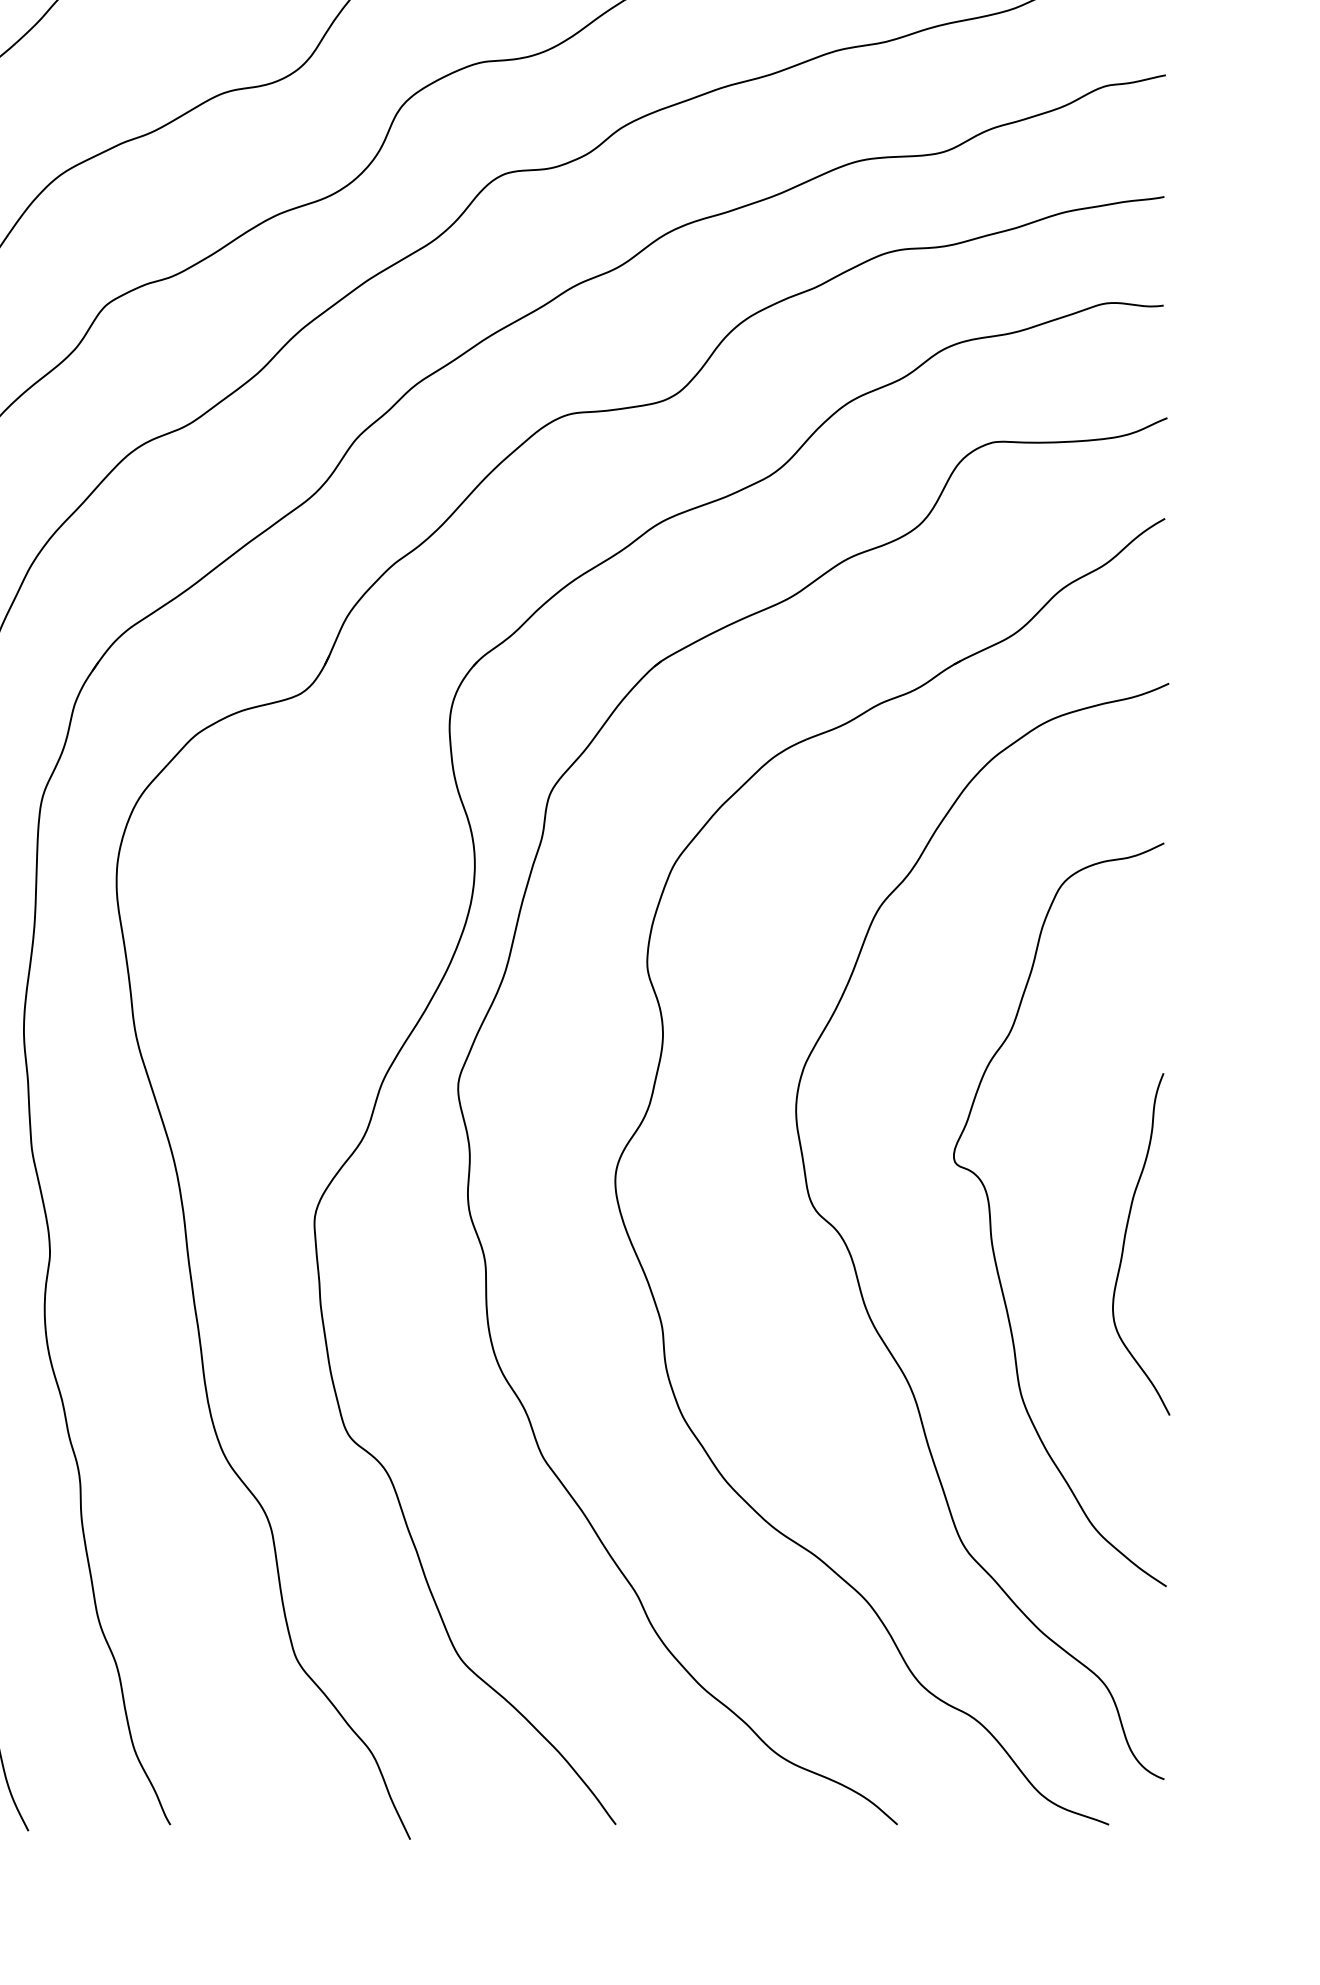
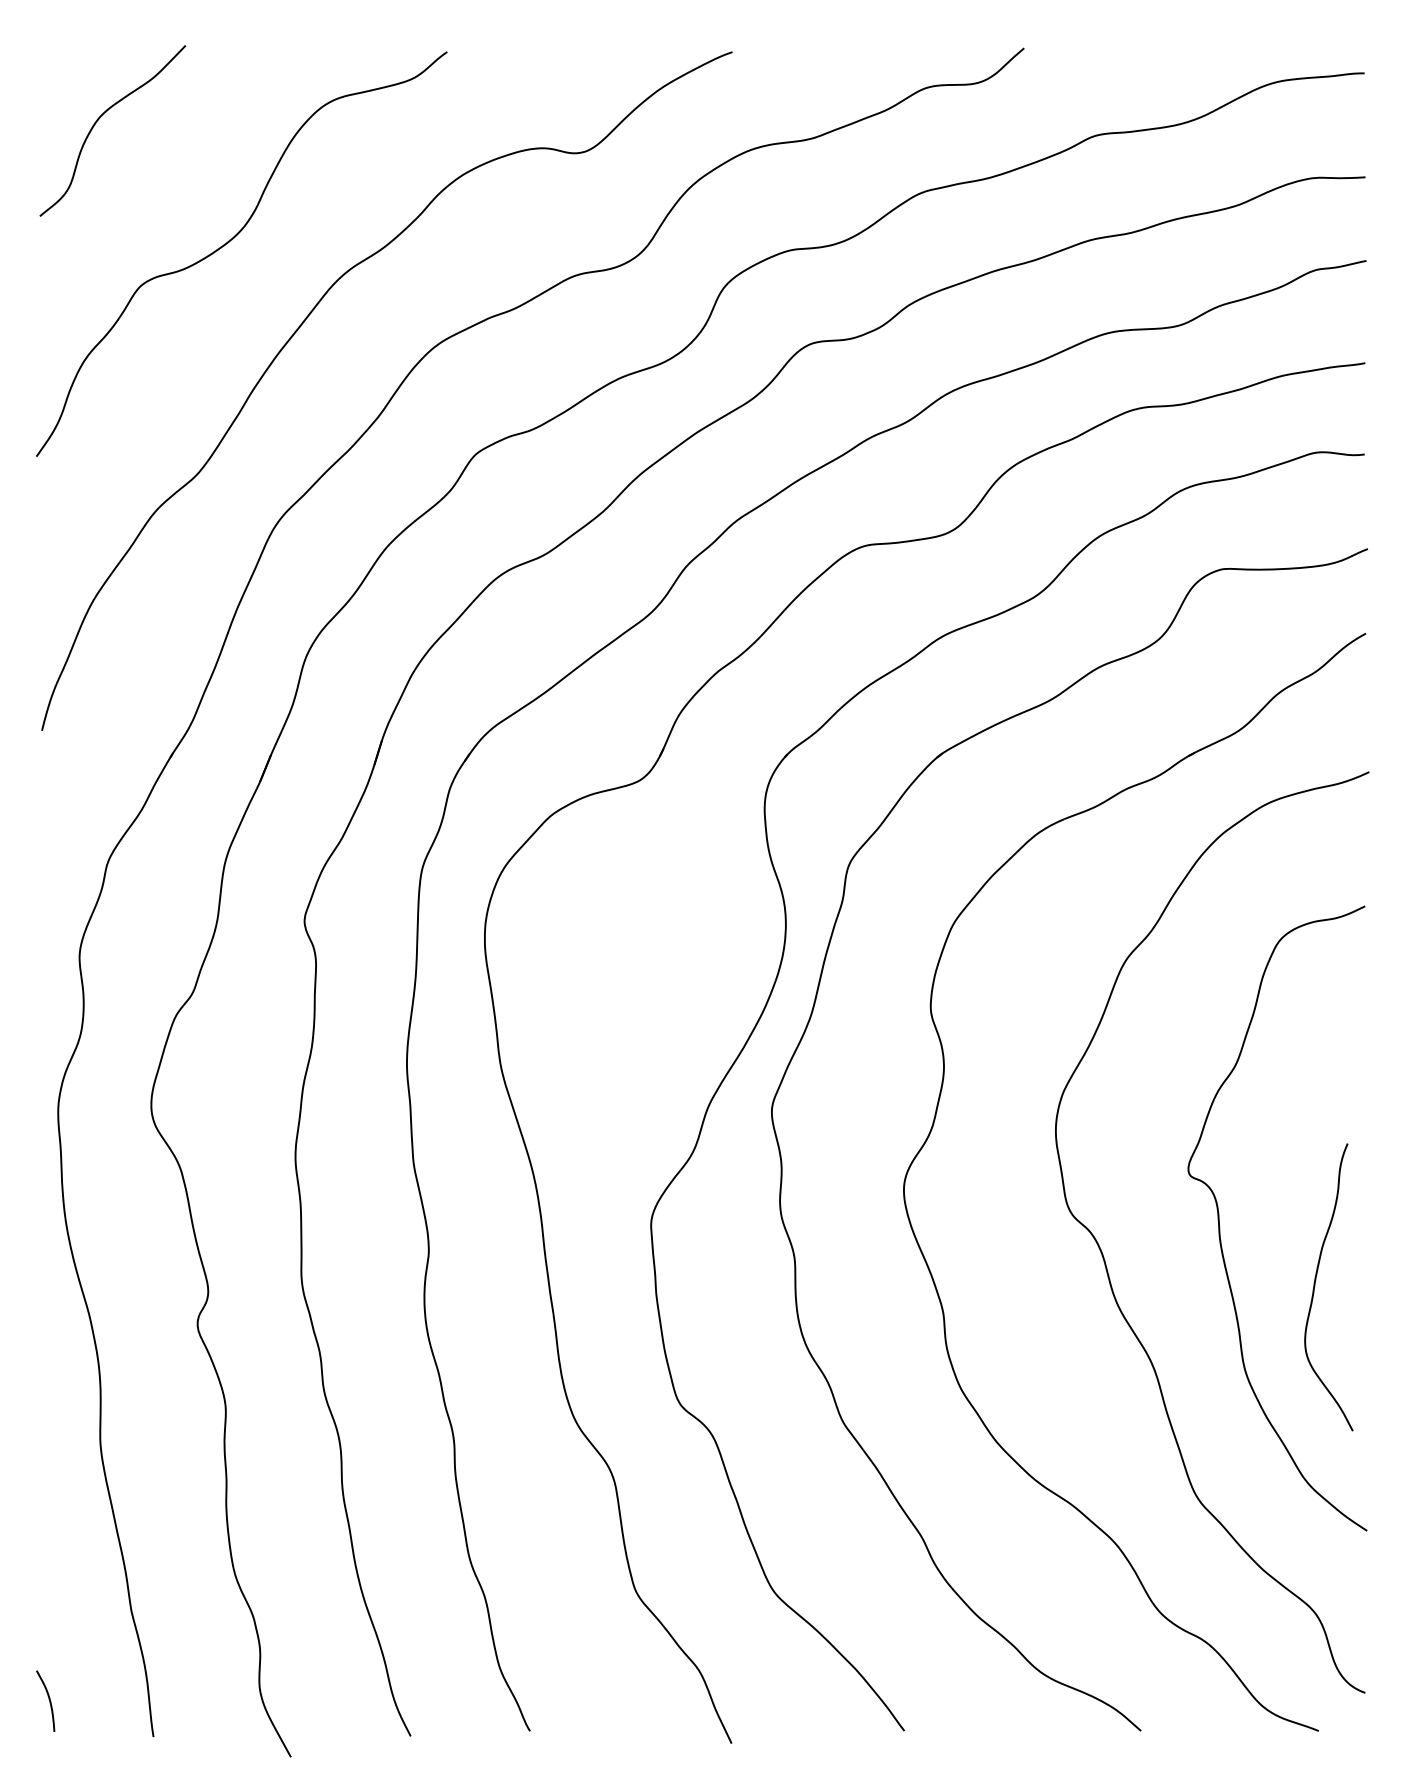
curve: (1125, 1243) -> (1315, 1286), moved

